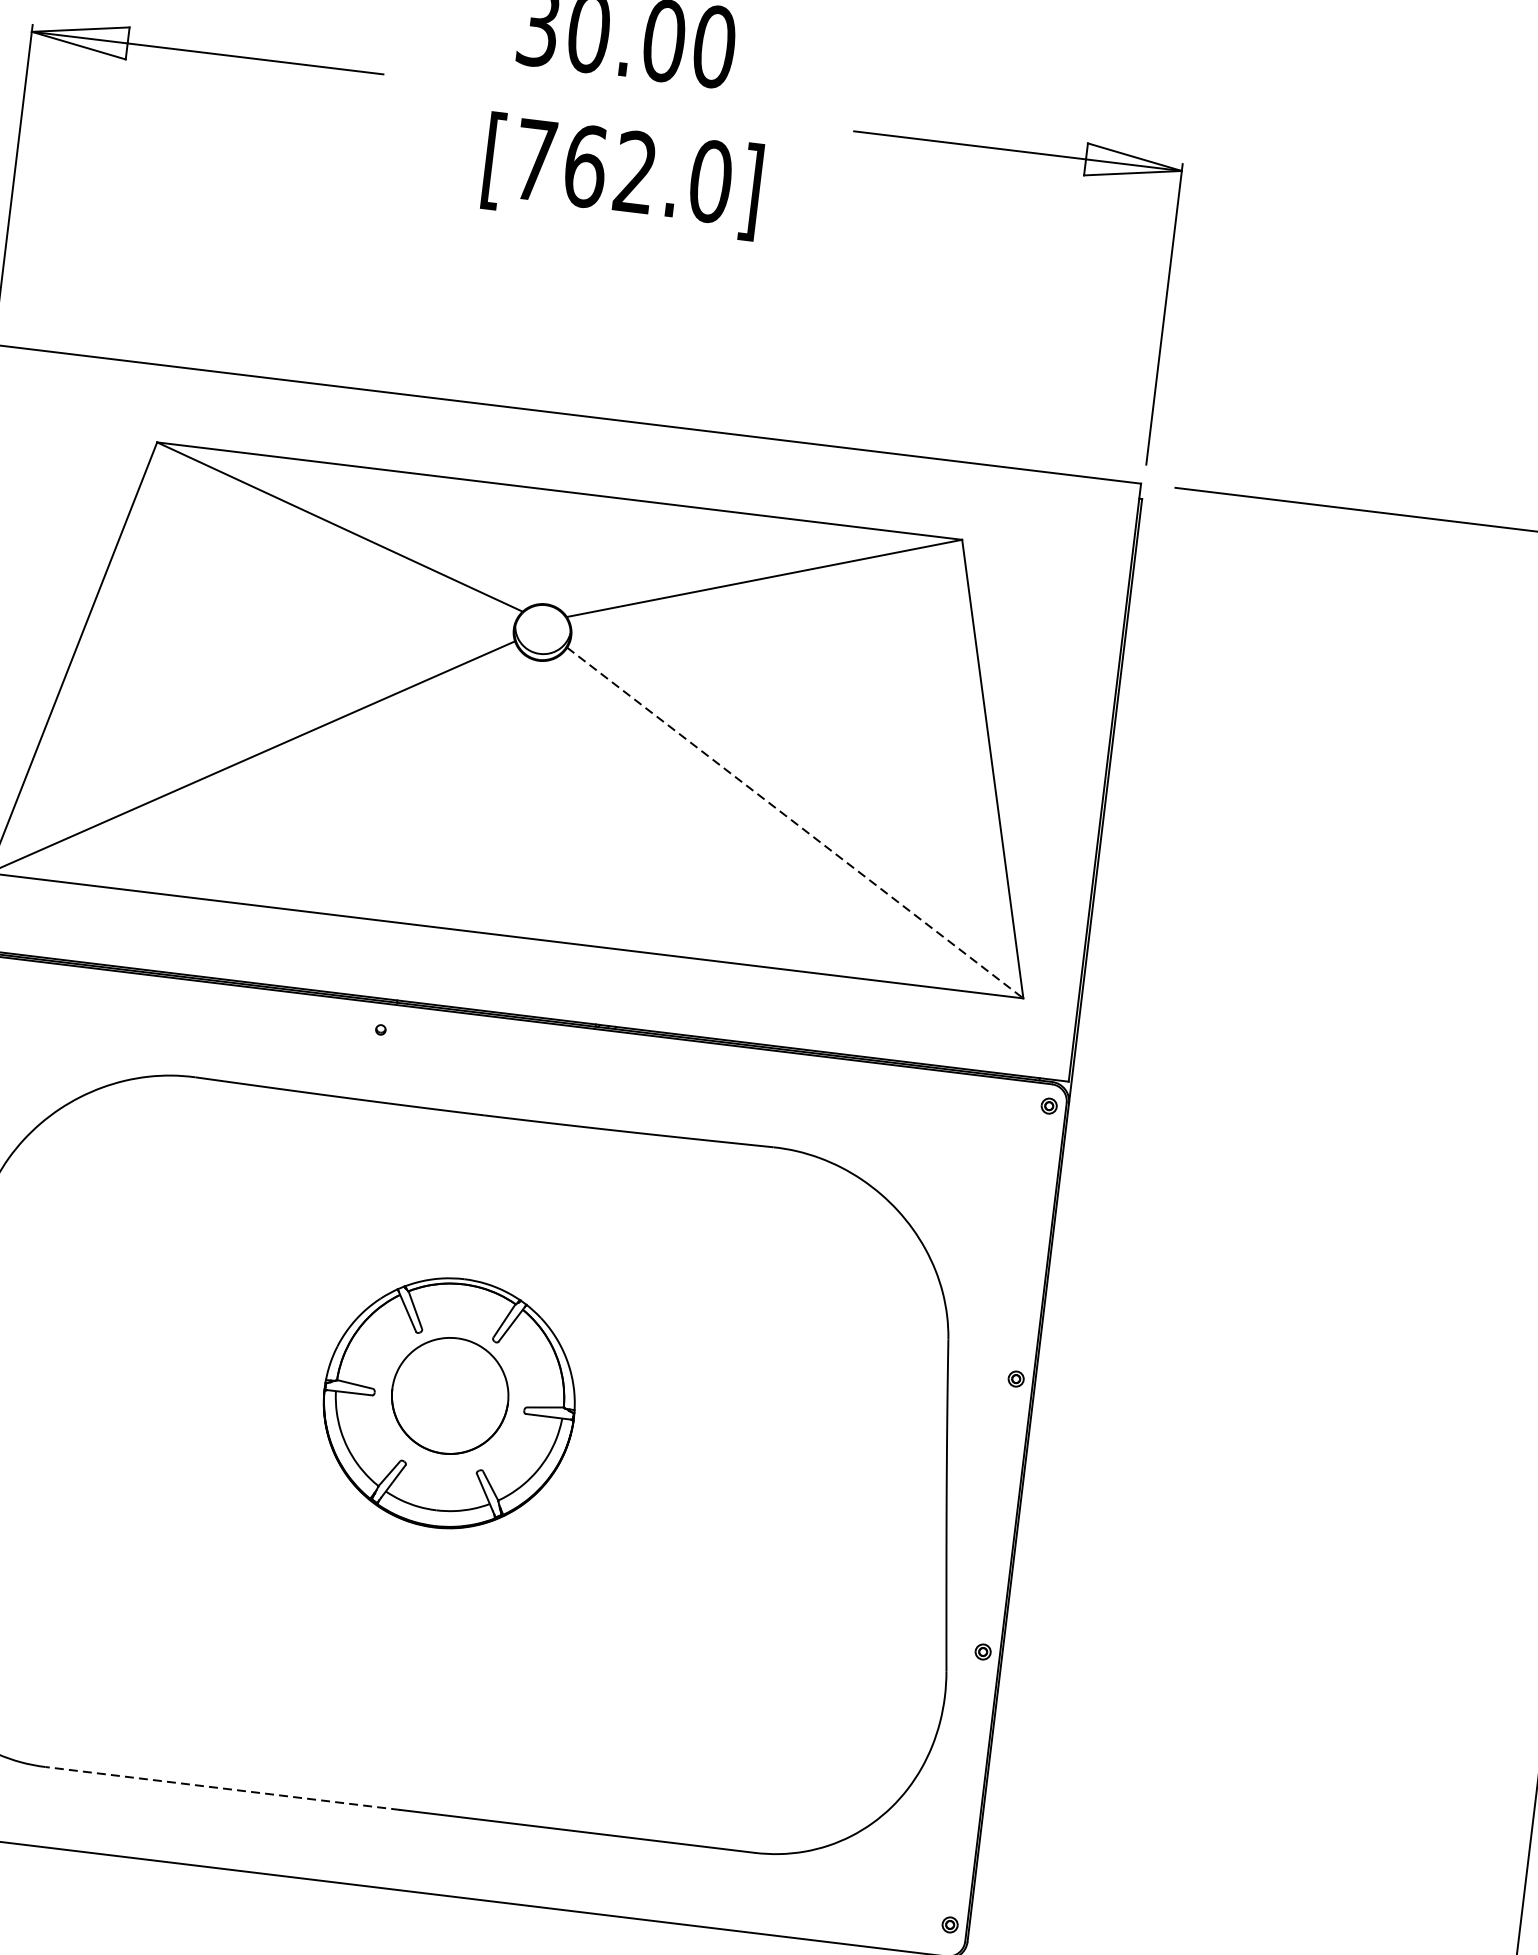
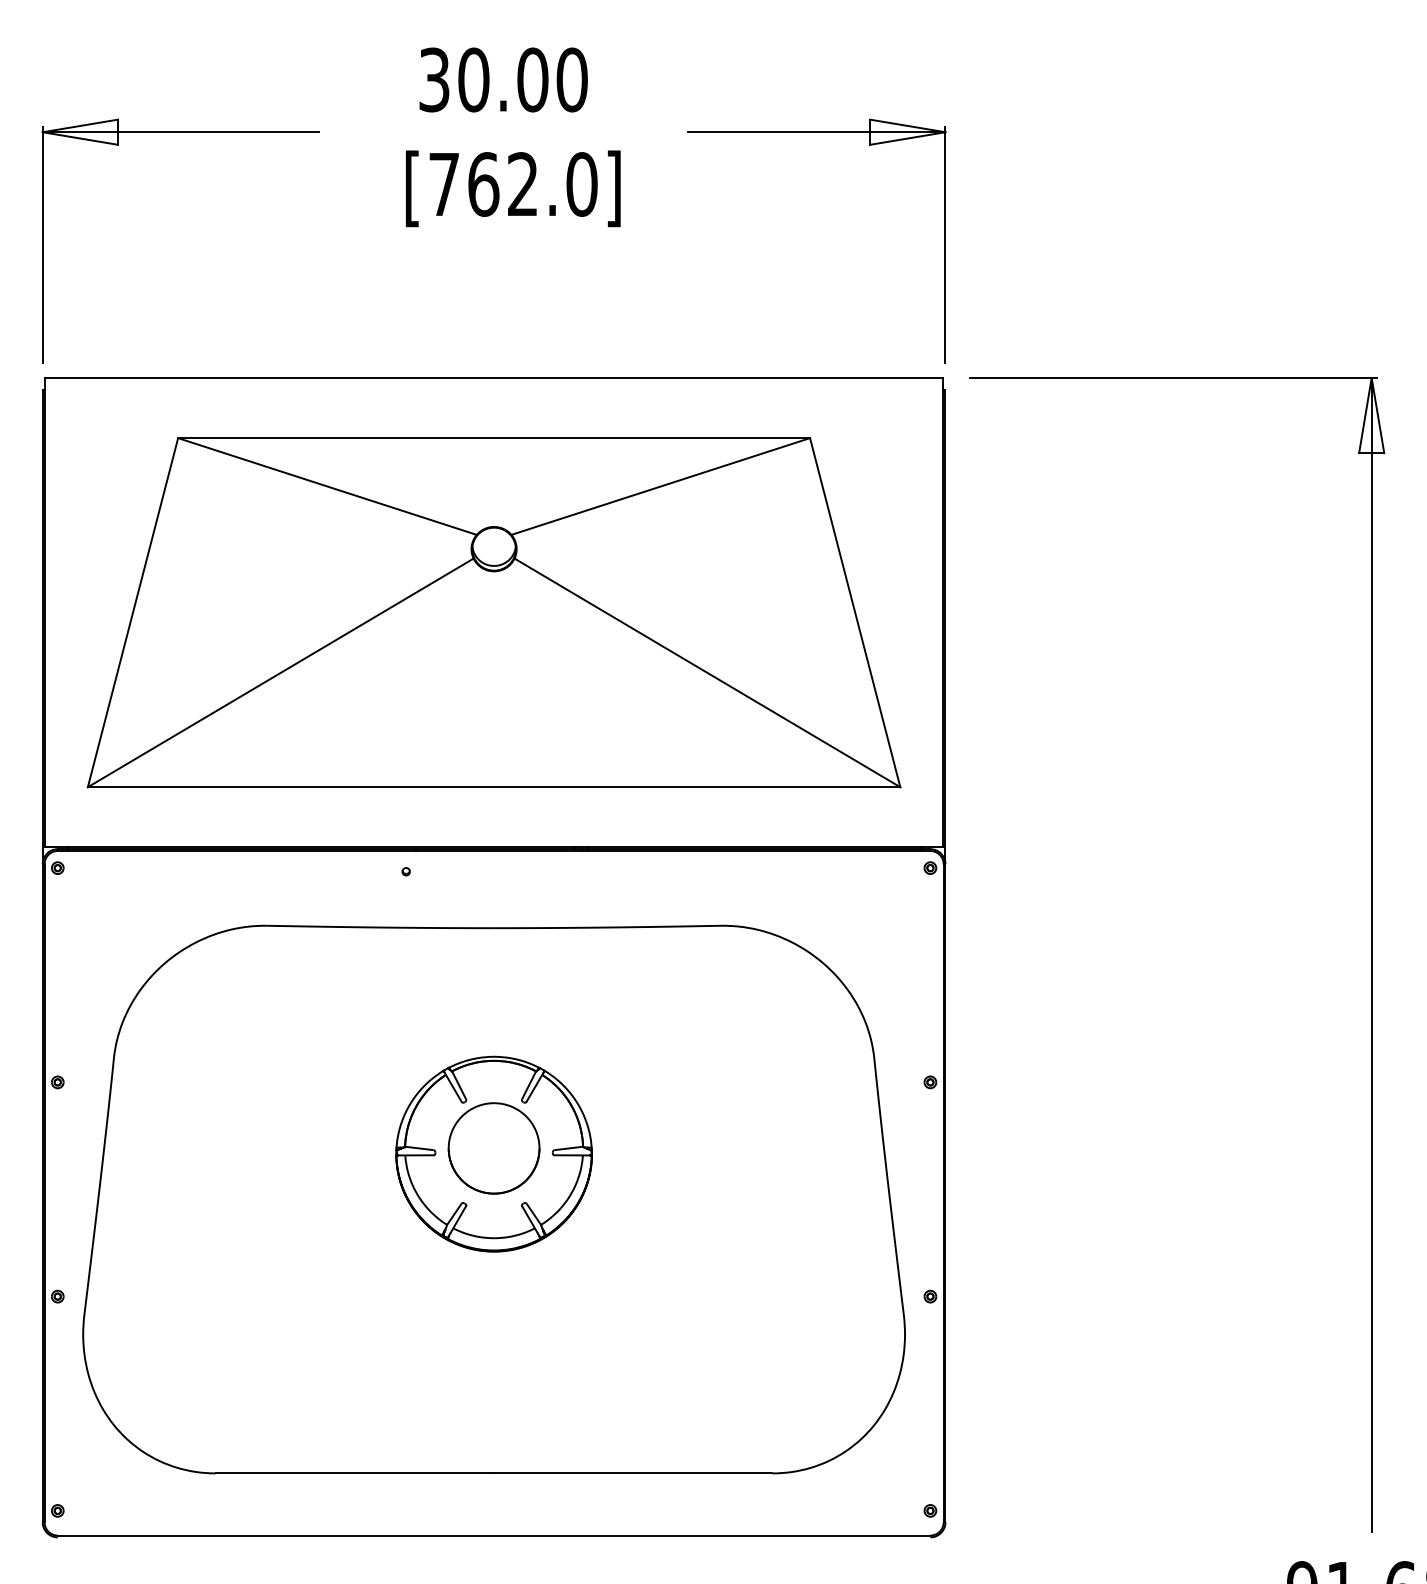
line: (795, 823) -> (707, 673), dashed -> solid
line: (222, 1788) -> (354, 1473), dashed -> solid

